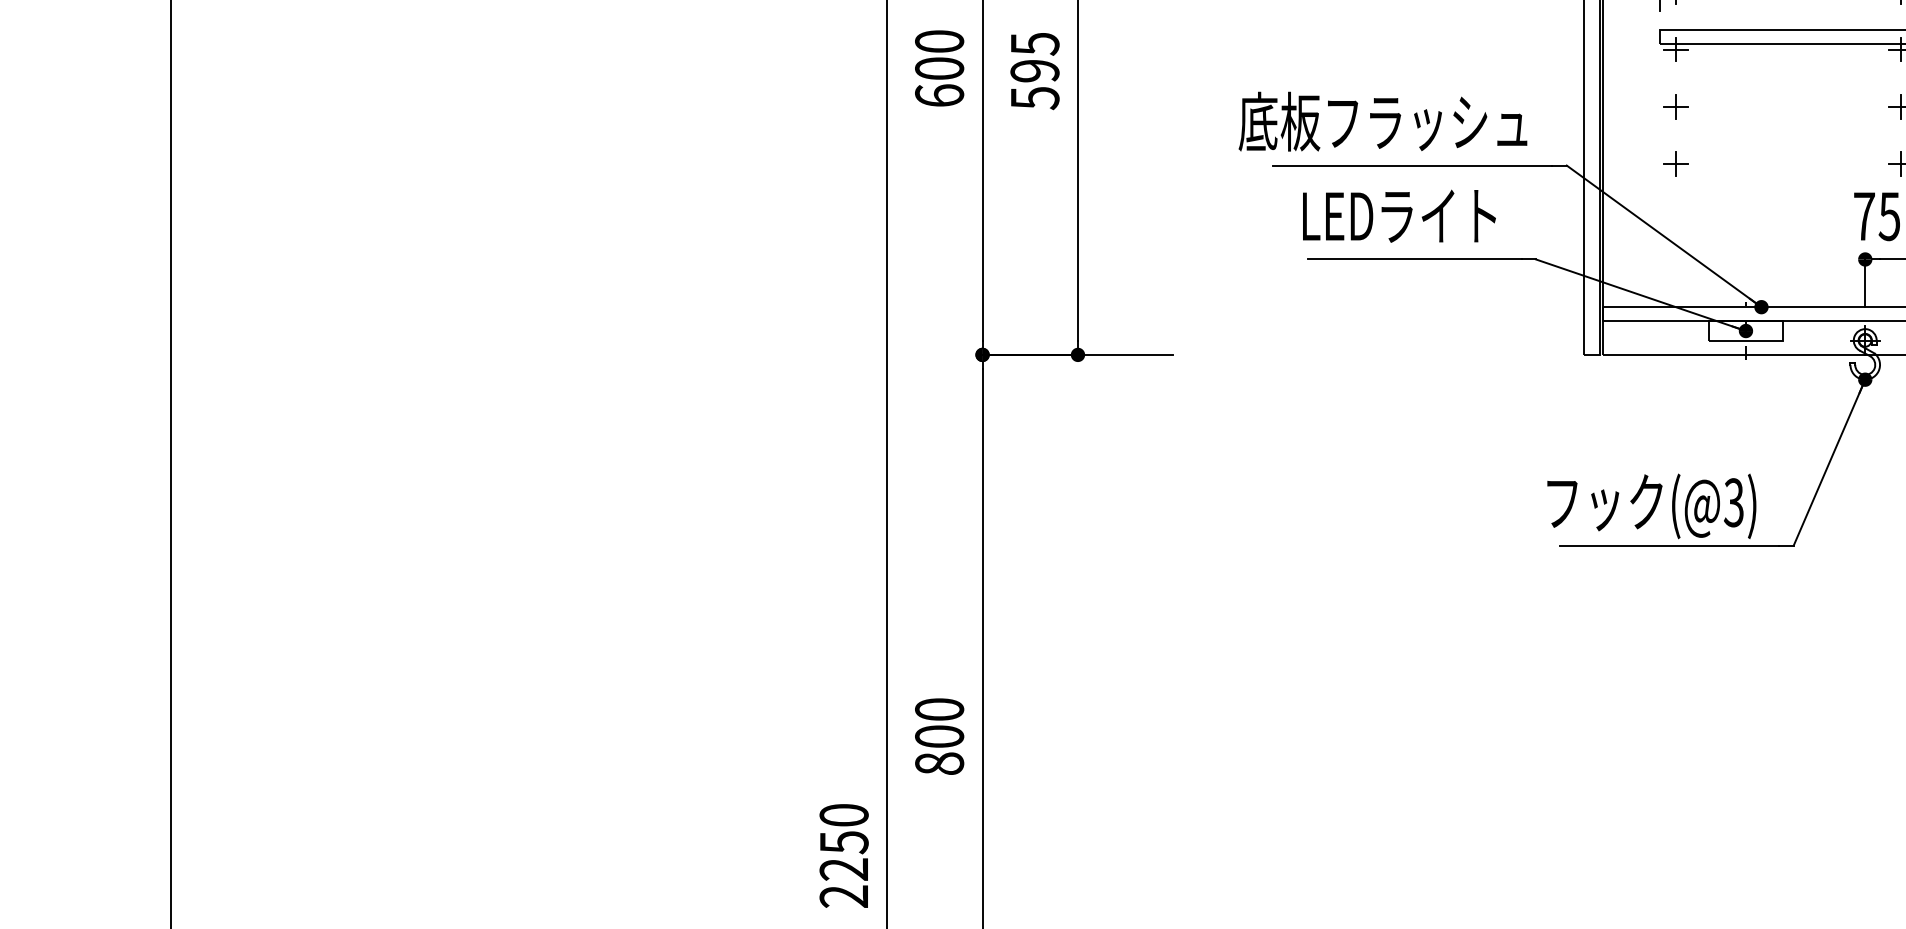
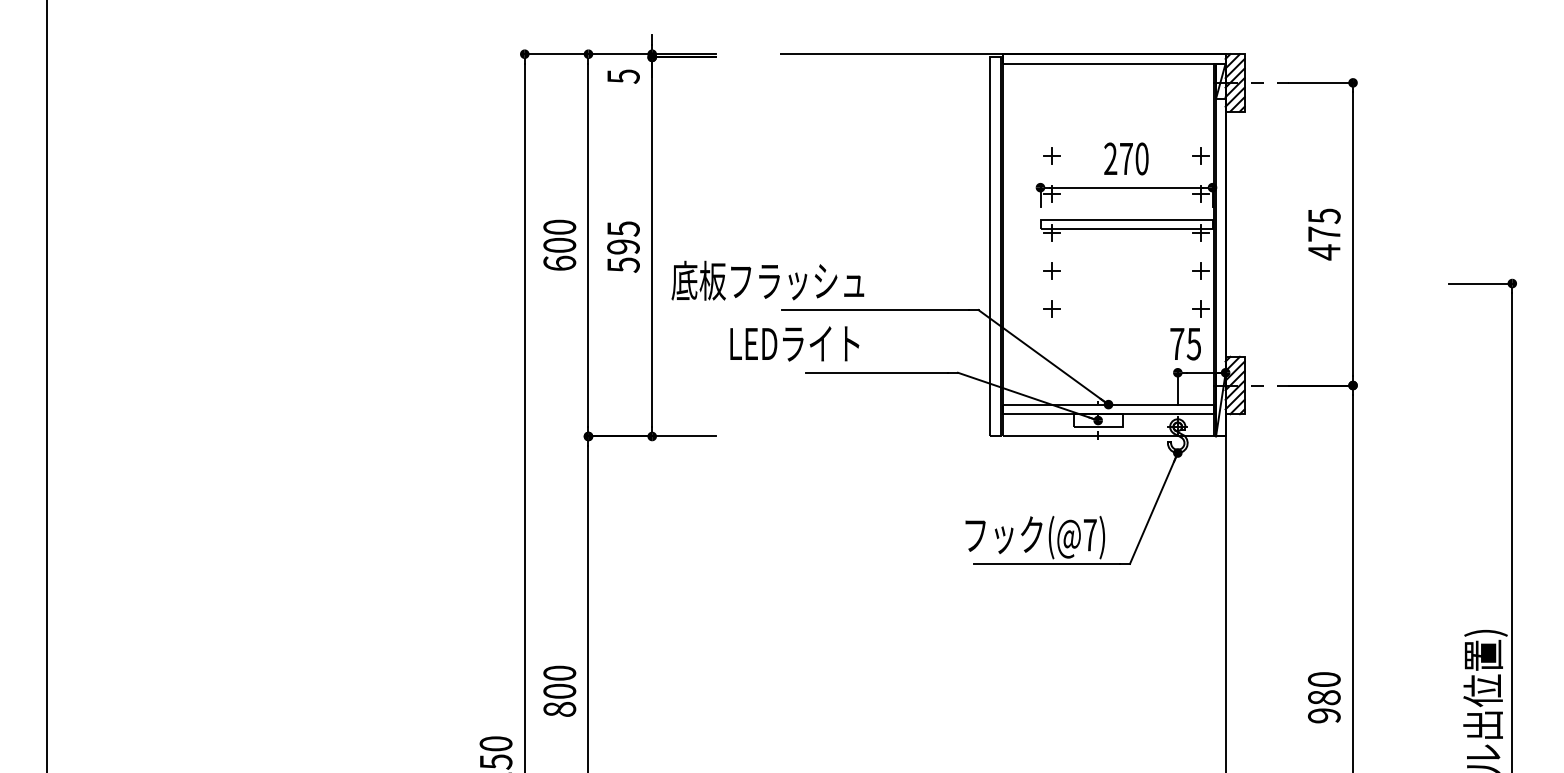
text: (1382, 121) -> (767, 280), moved
text: (1398, 215) -> (794, 343), moved
text: (1732, 501) -> (1089, 534), (@3) -> (@7)

